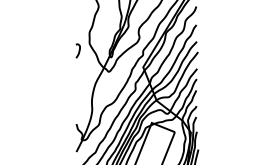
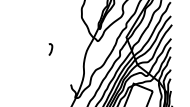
curve: (78, 50) -> (51, 49), moved

